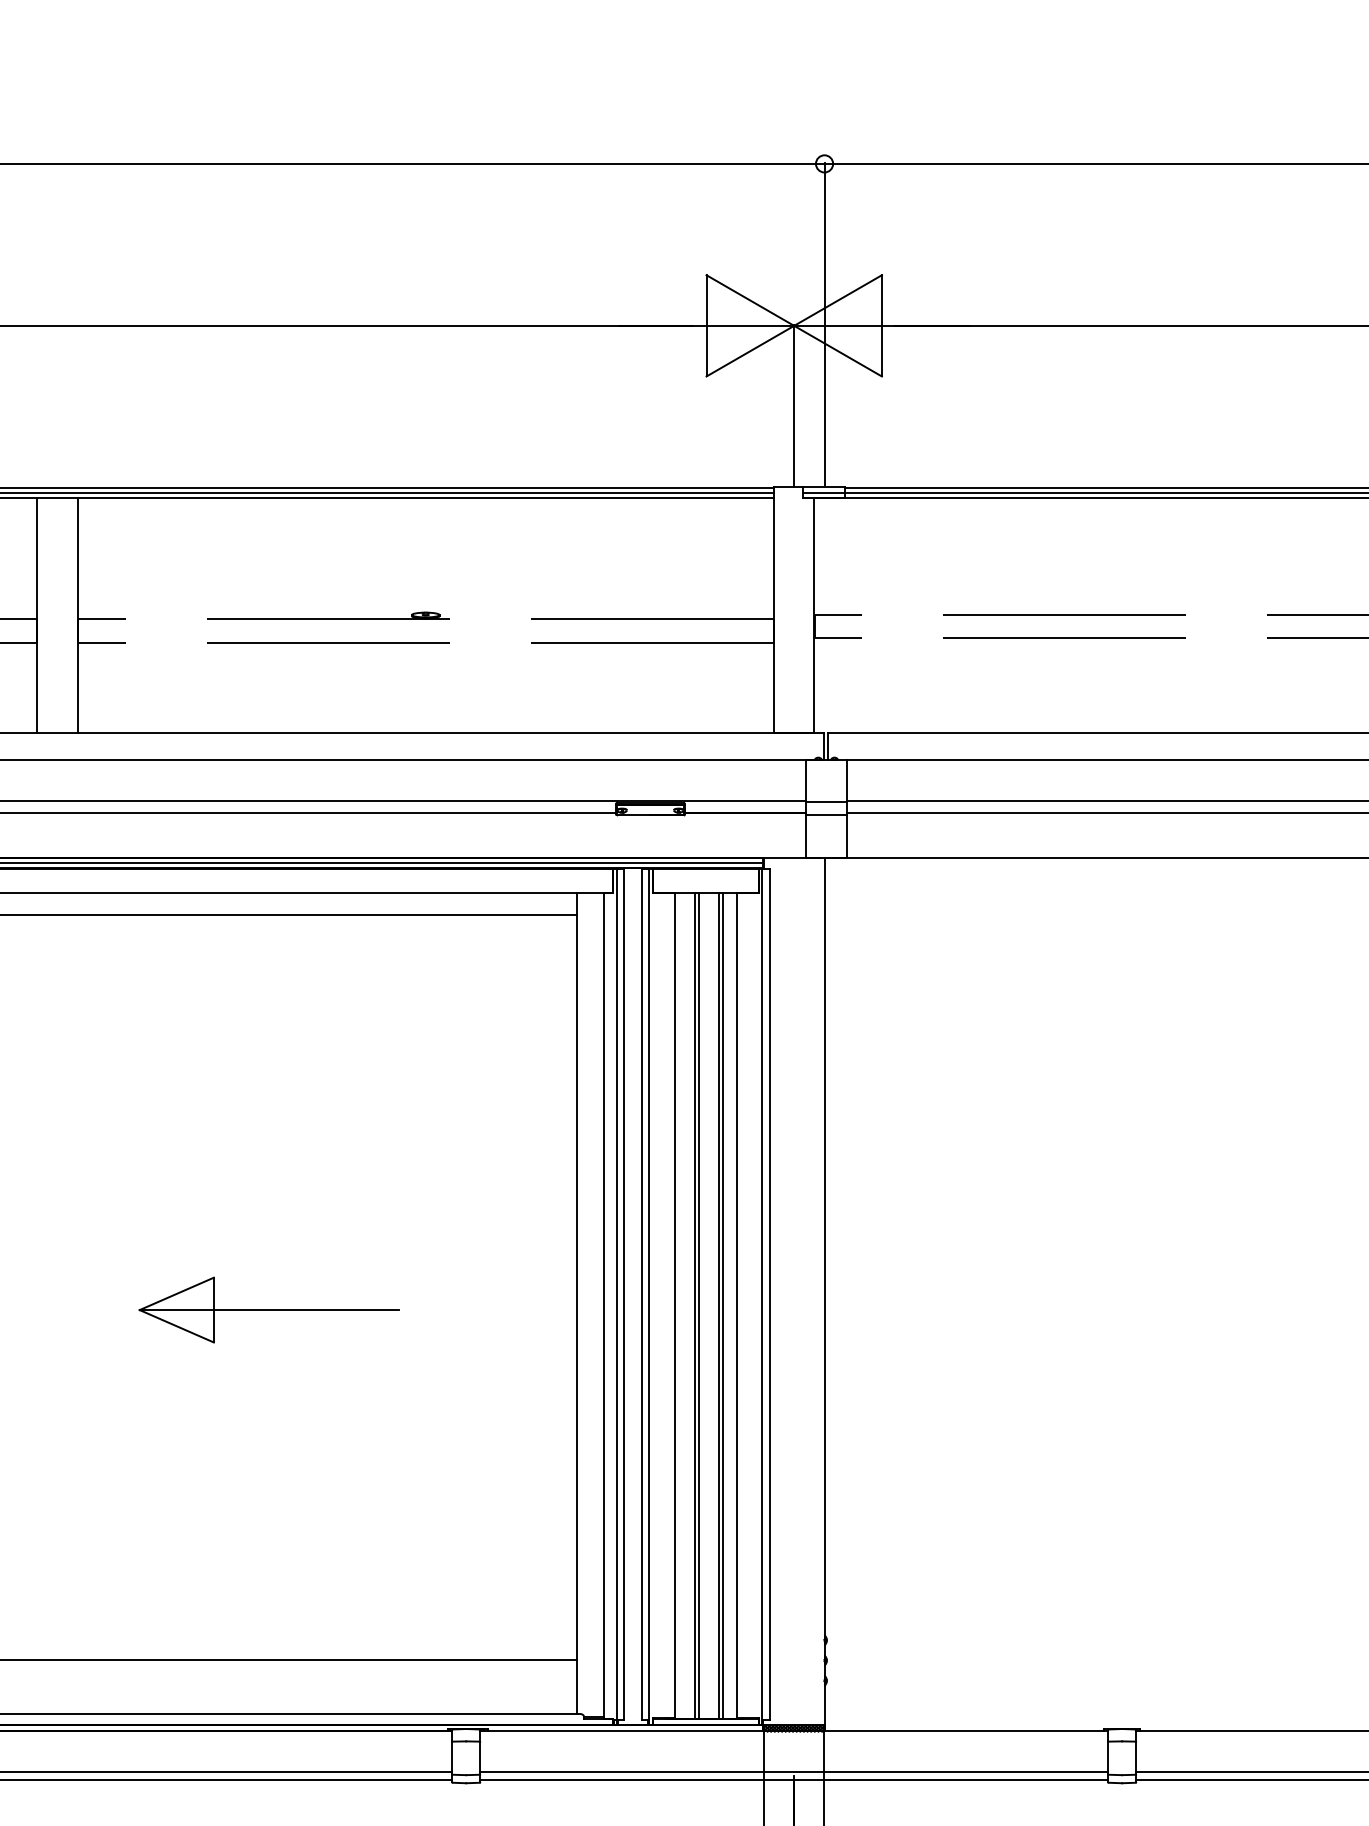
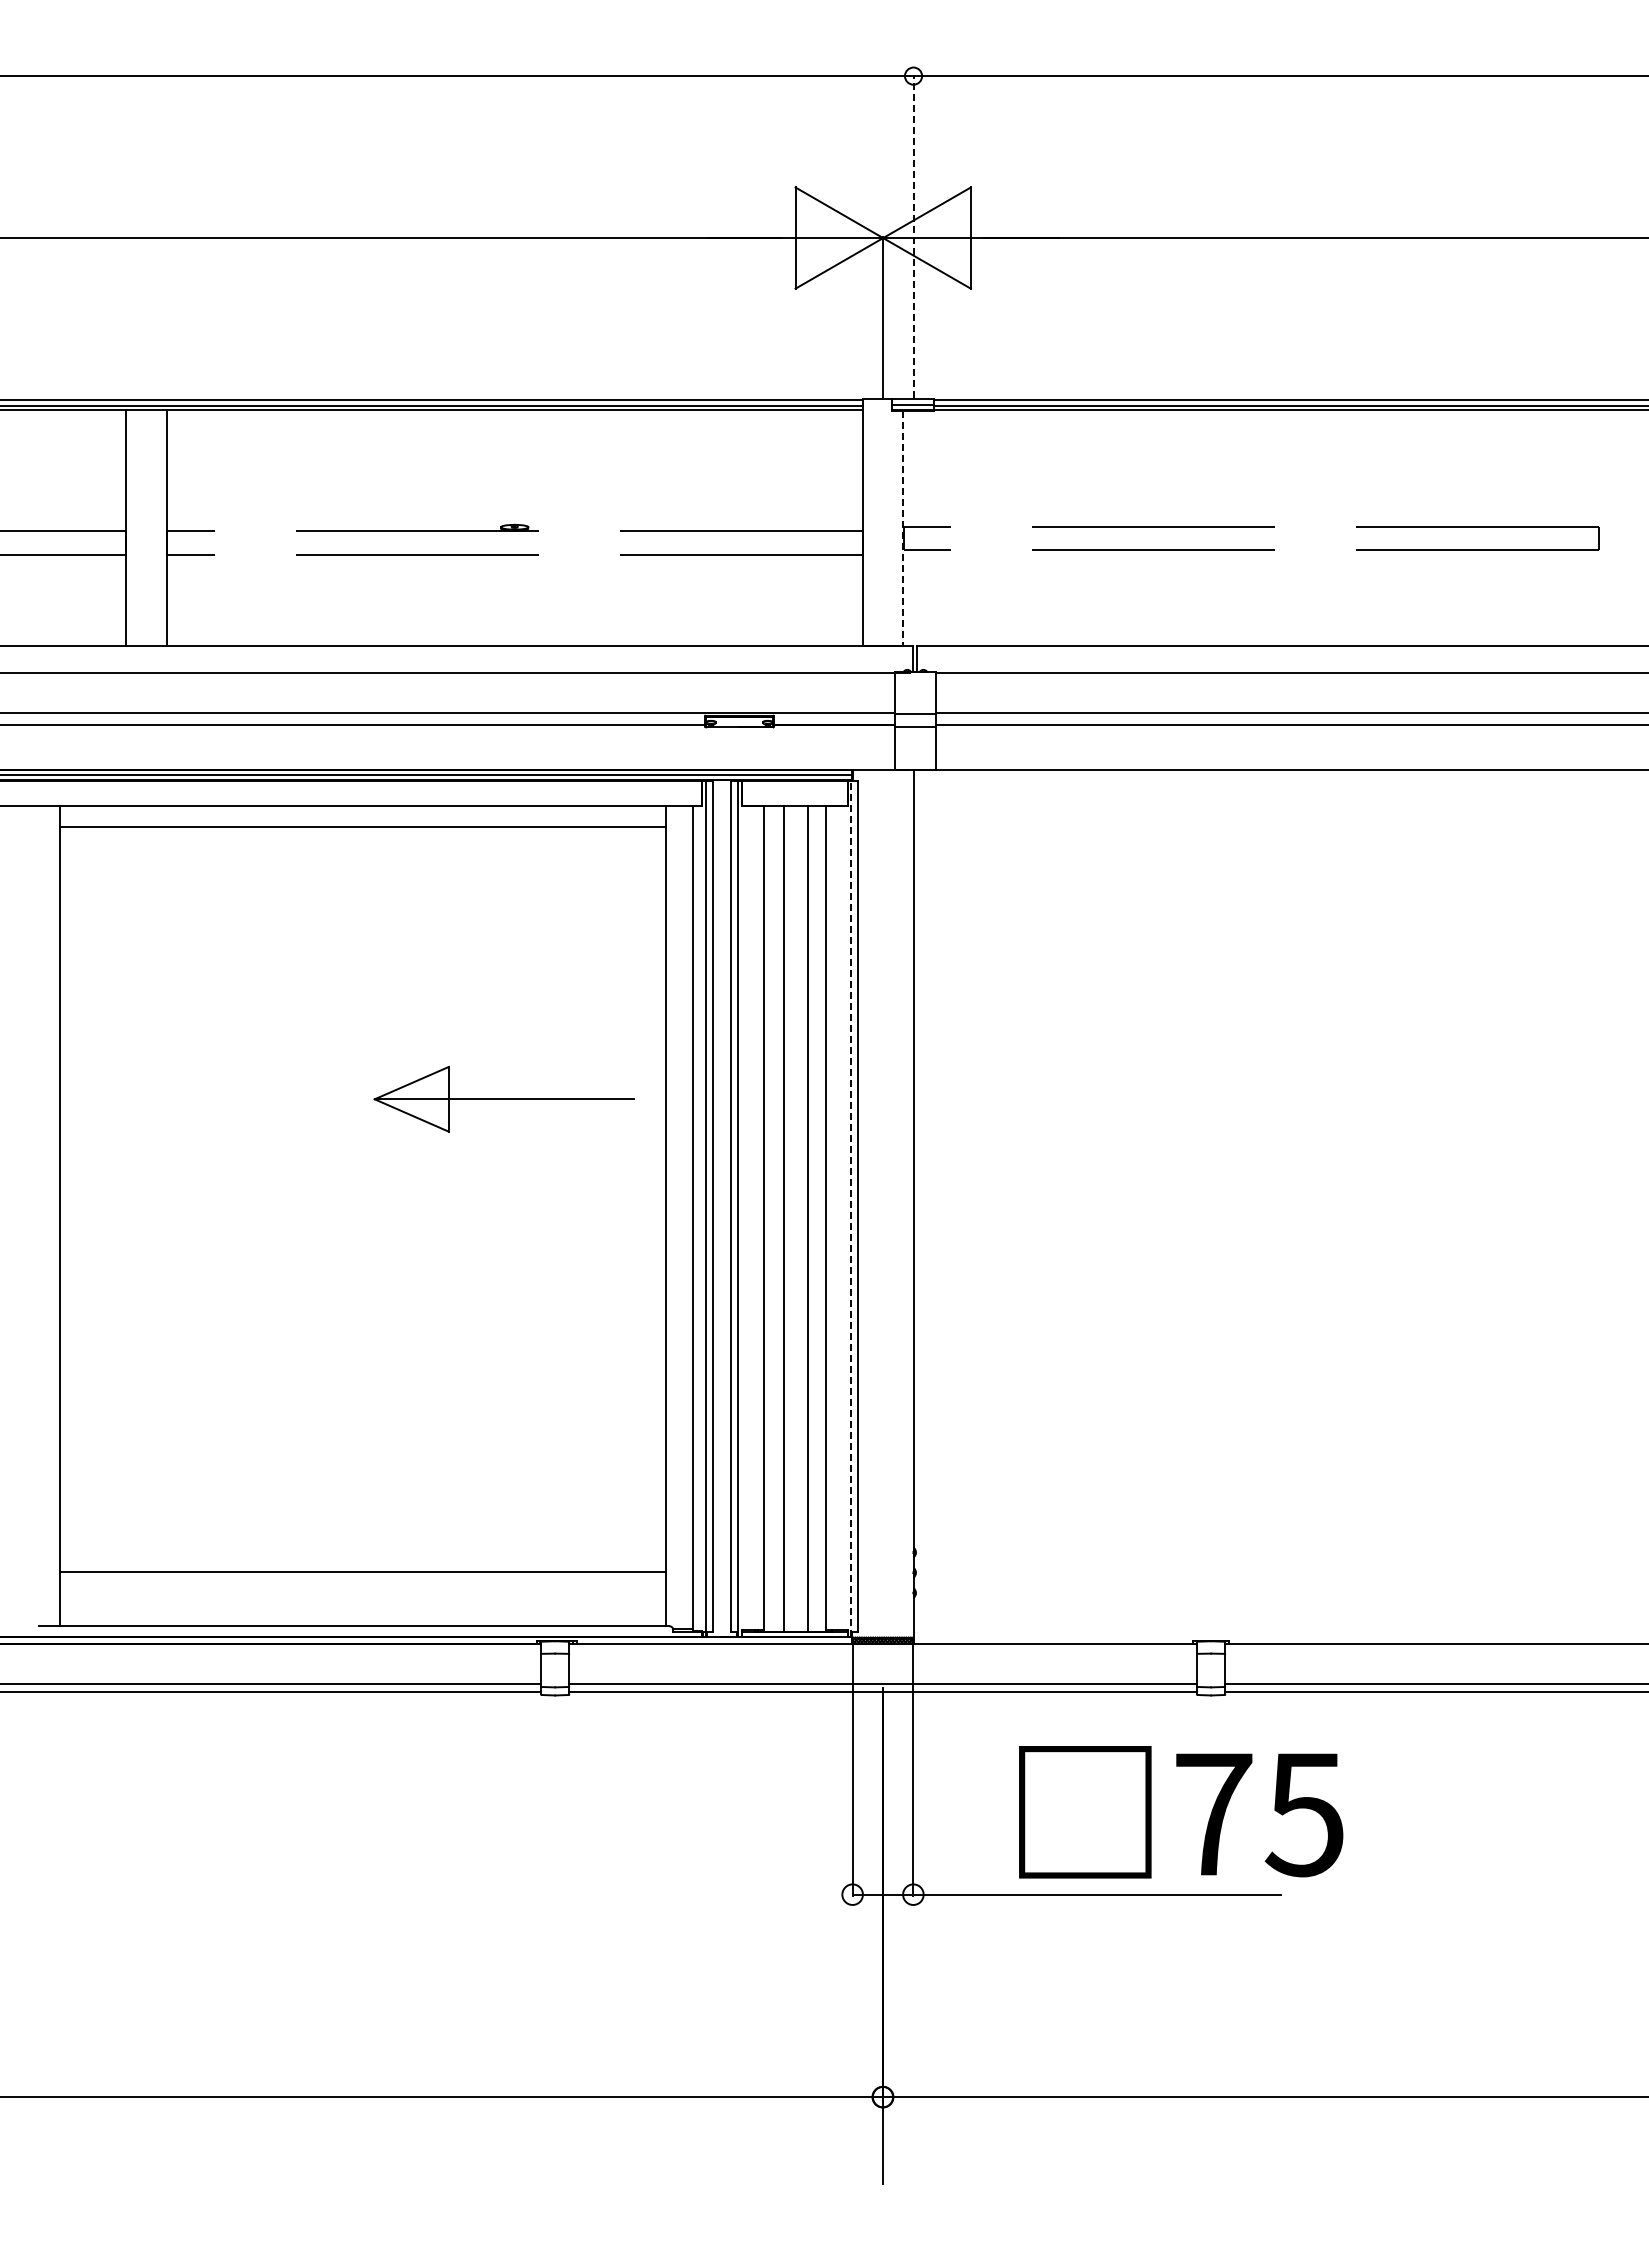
line: (824, 324) -> (913, 236), solid -> dashed
line: (814, 616) -> (903, 528), solid -> dashed
line: (762, 1297) -> (851, 1209), solid -> dashed
line: (698, 1306) -> (787, 1218), removed
line: (722, 1306) -> (811, 1218), removed
part: (268, 1309) -> (503, 1098), moved

